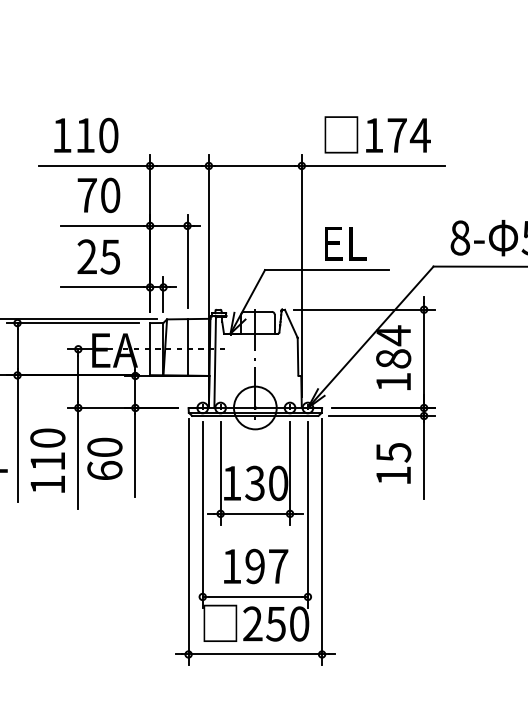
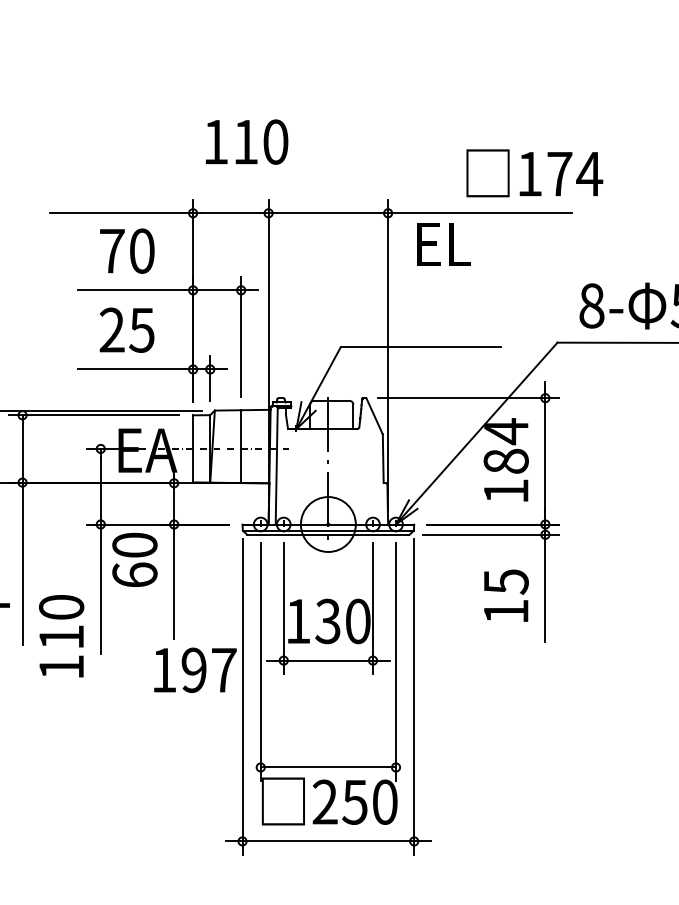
text: (86, 135) -> (247, 141), moved
text: (377, 135) -> (534, 173), moved
text: (344, 243) -> (443, 244), moved
text: (104, 458) -> (134, 559), moved
text: (47, 460) -> (61, 636), moved
text: (256, 565) -> (195, 669), moved

